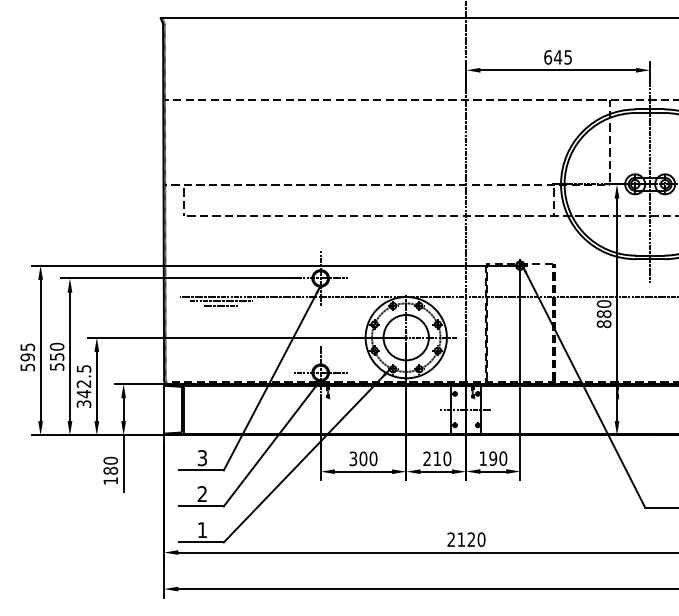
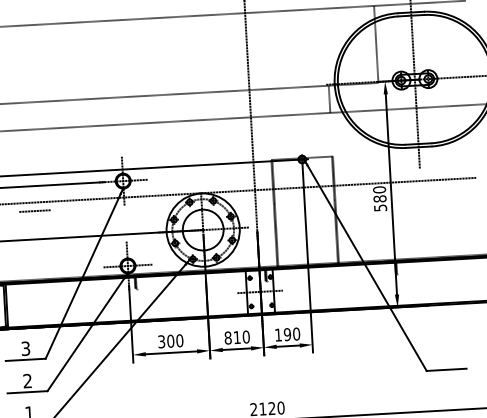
line: (220, 301) -> (34, 206), removed
text: (603, 324) -> (379, 208), 880 -> 580
text: (427, 458) -> (228, 337), 210 -> 810

